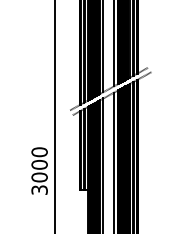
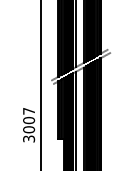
text: (40, 151) -> (29, 110), 3000 -> 3007

